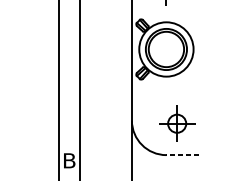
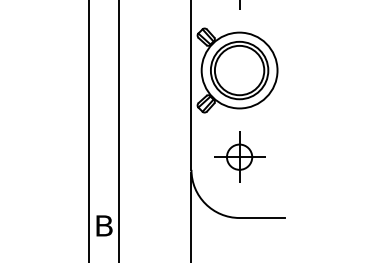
part: (177, 123) -> (239, 156), moved
line: (182, 155) -> (262, 218), dashed -> solid

